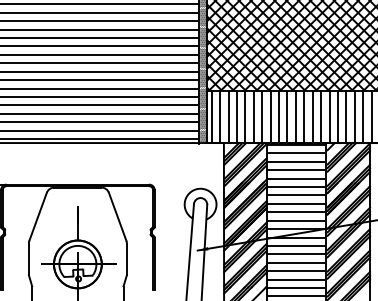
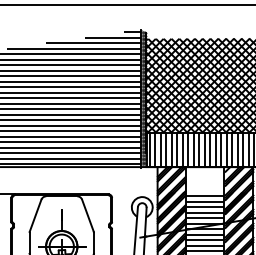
hatch: (295, 161) -> (204, 179), removed

